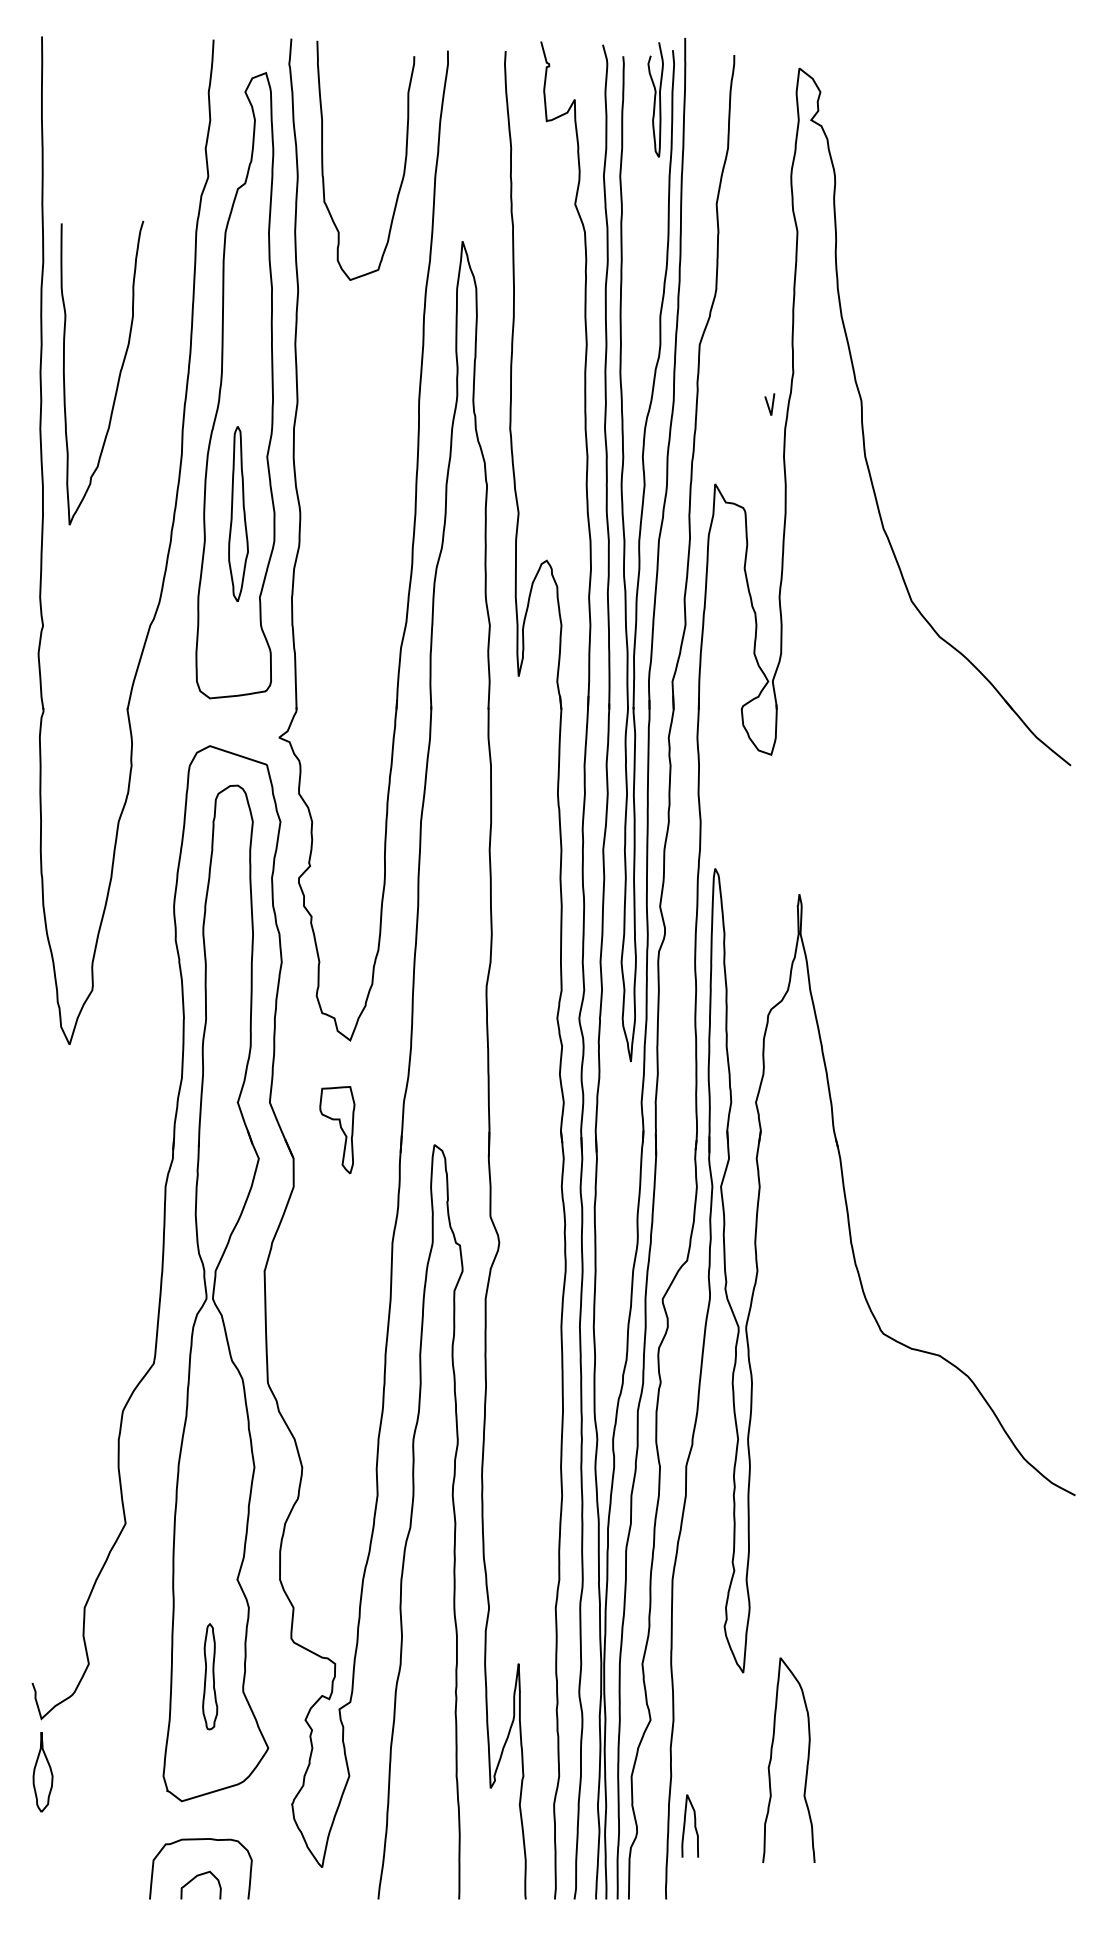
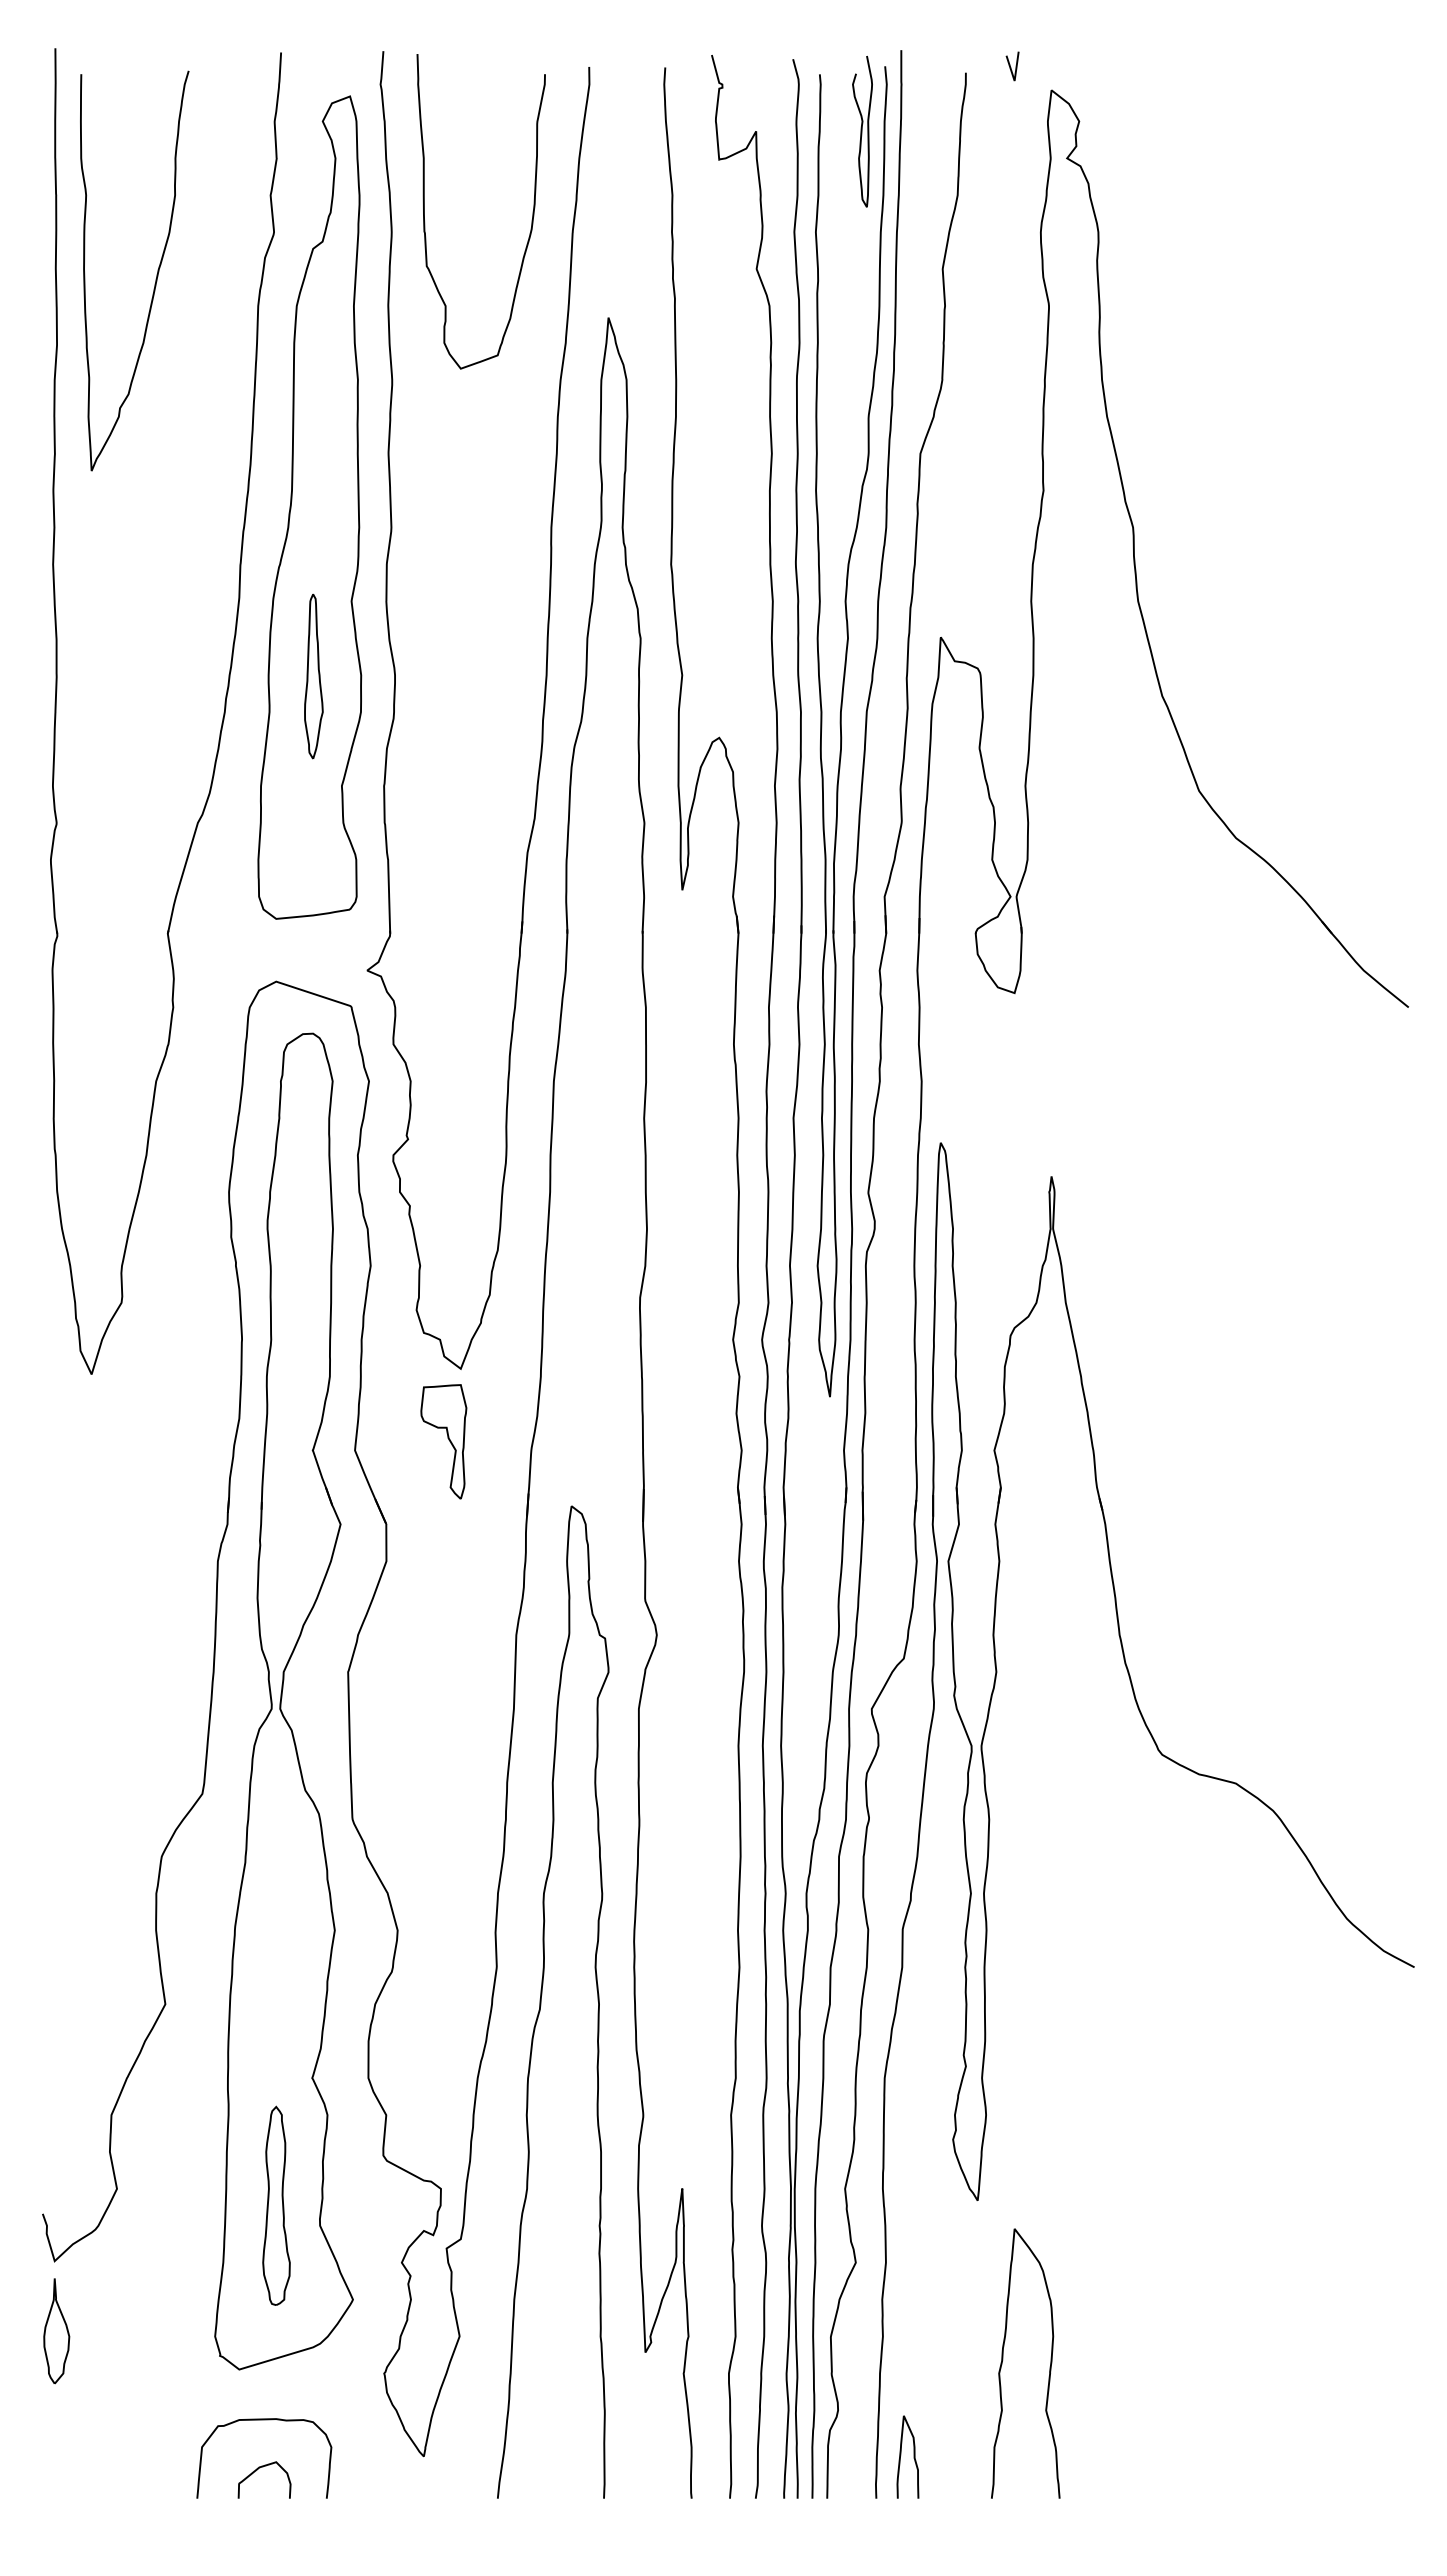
curve: (118, 375) -> (156, 274), moved
line: (768, 405) -> (1011, 67), moved
part: (238, 514) -> (313, 676), size x0.71
part: (337, 1129) -> (443, 1441), moved
part: (210, 1676) -> (276, 2205), size x1.43
curve: (772, 1757) -> (1003, 2360), moved
curve: (694, 1825) -> (913, 2456), moved

